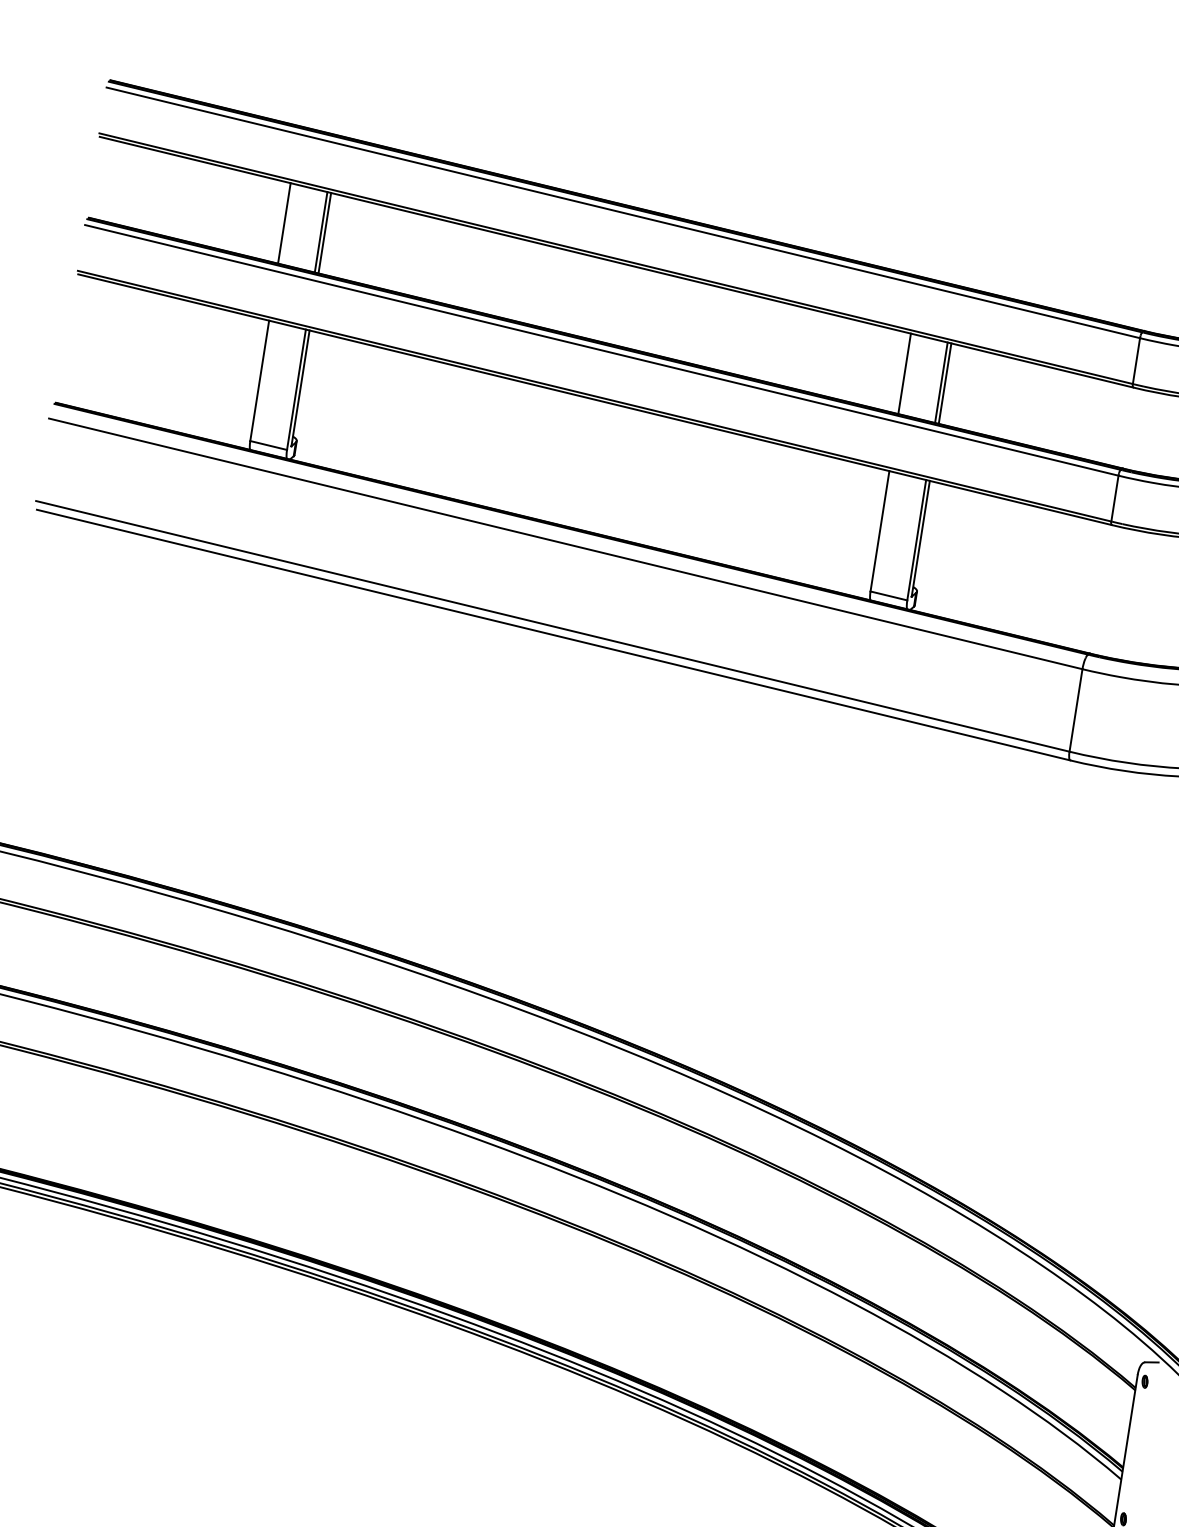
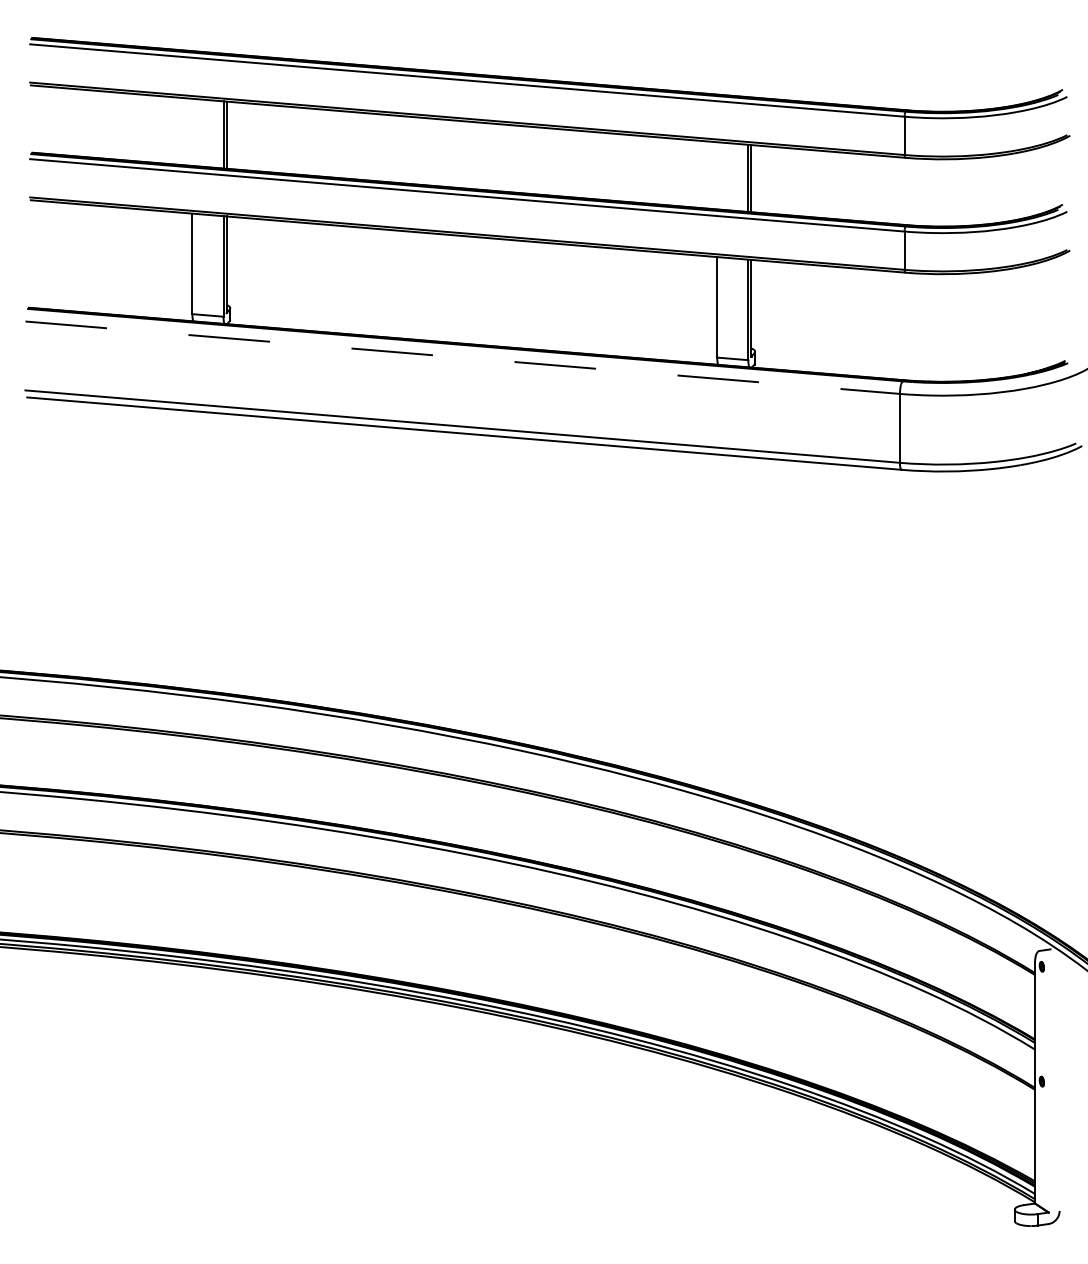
line: (284, 222) -> (192, 131), removed
line: (904, 373) -> (717, 175), removed
line: (565, 543) -> (462, 357), solid -> dashed

